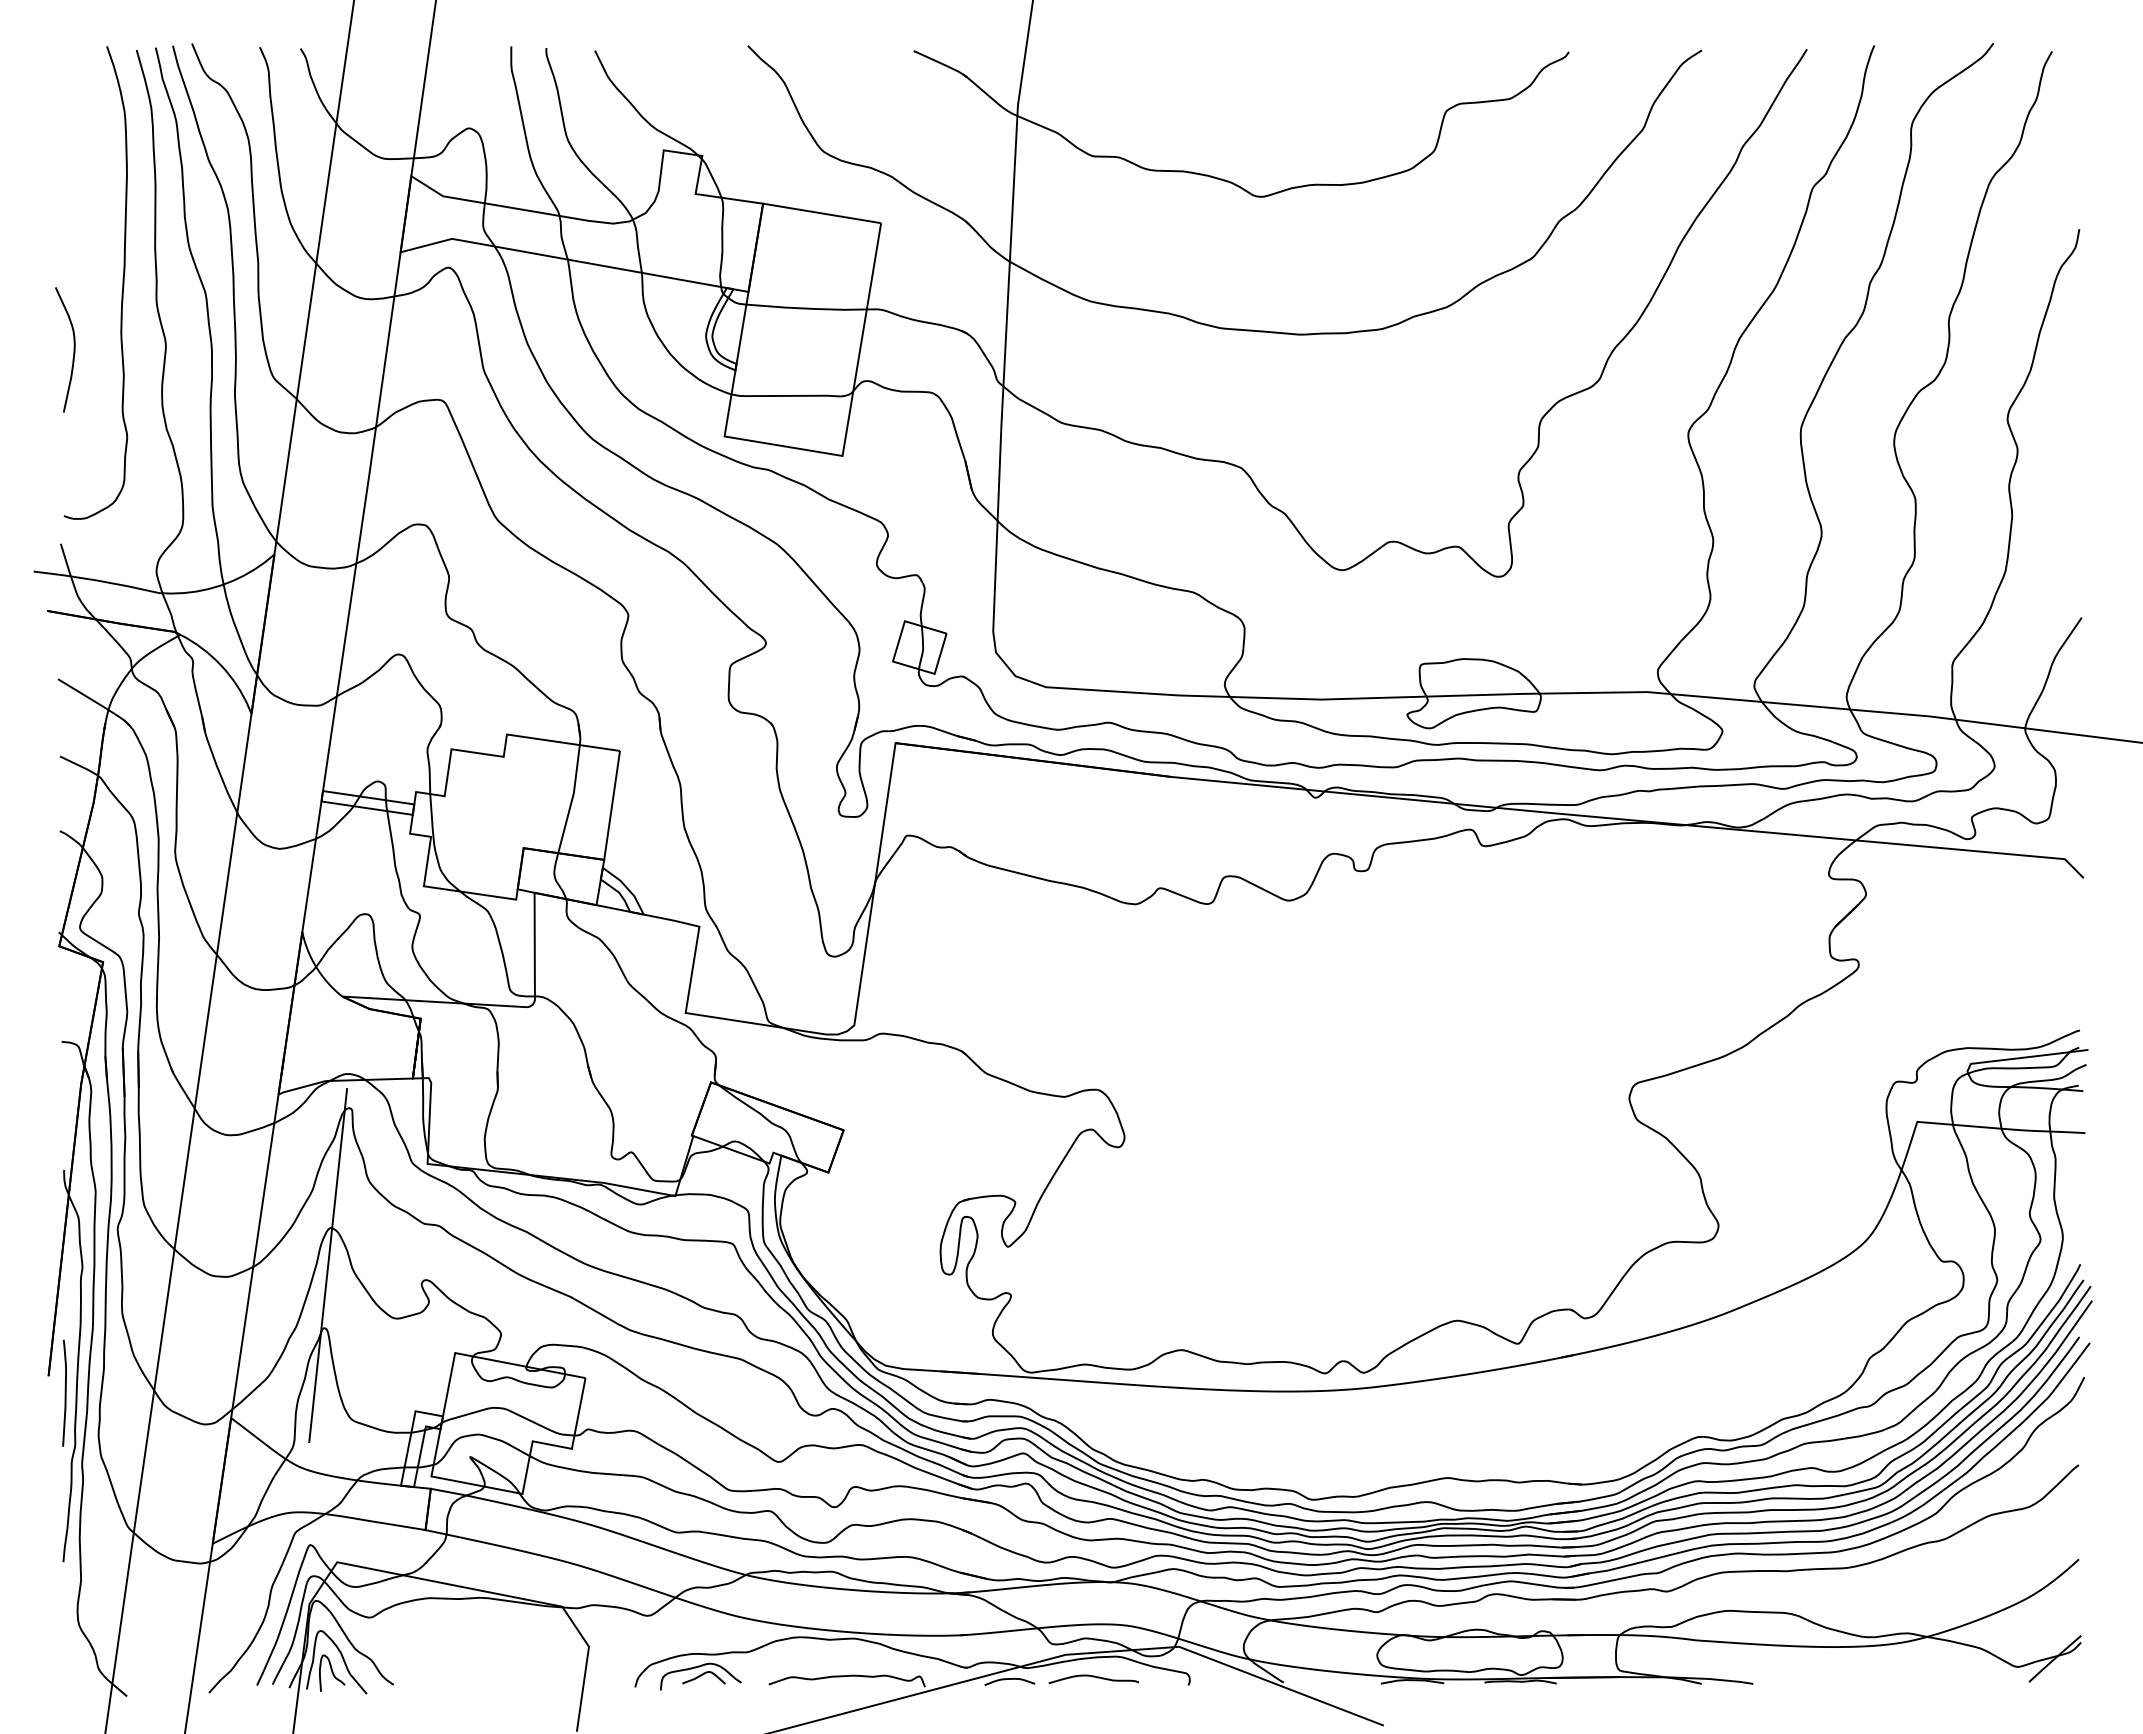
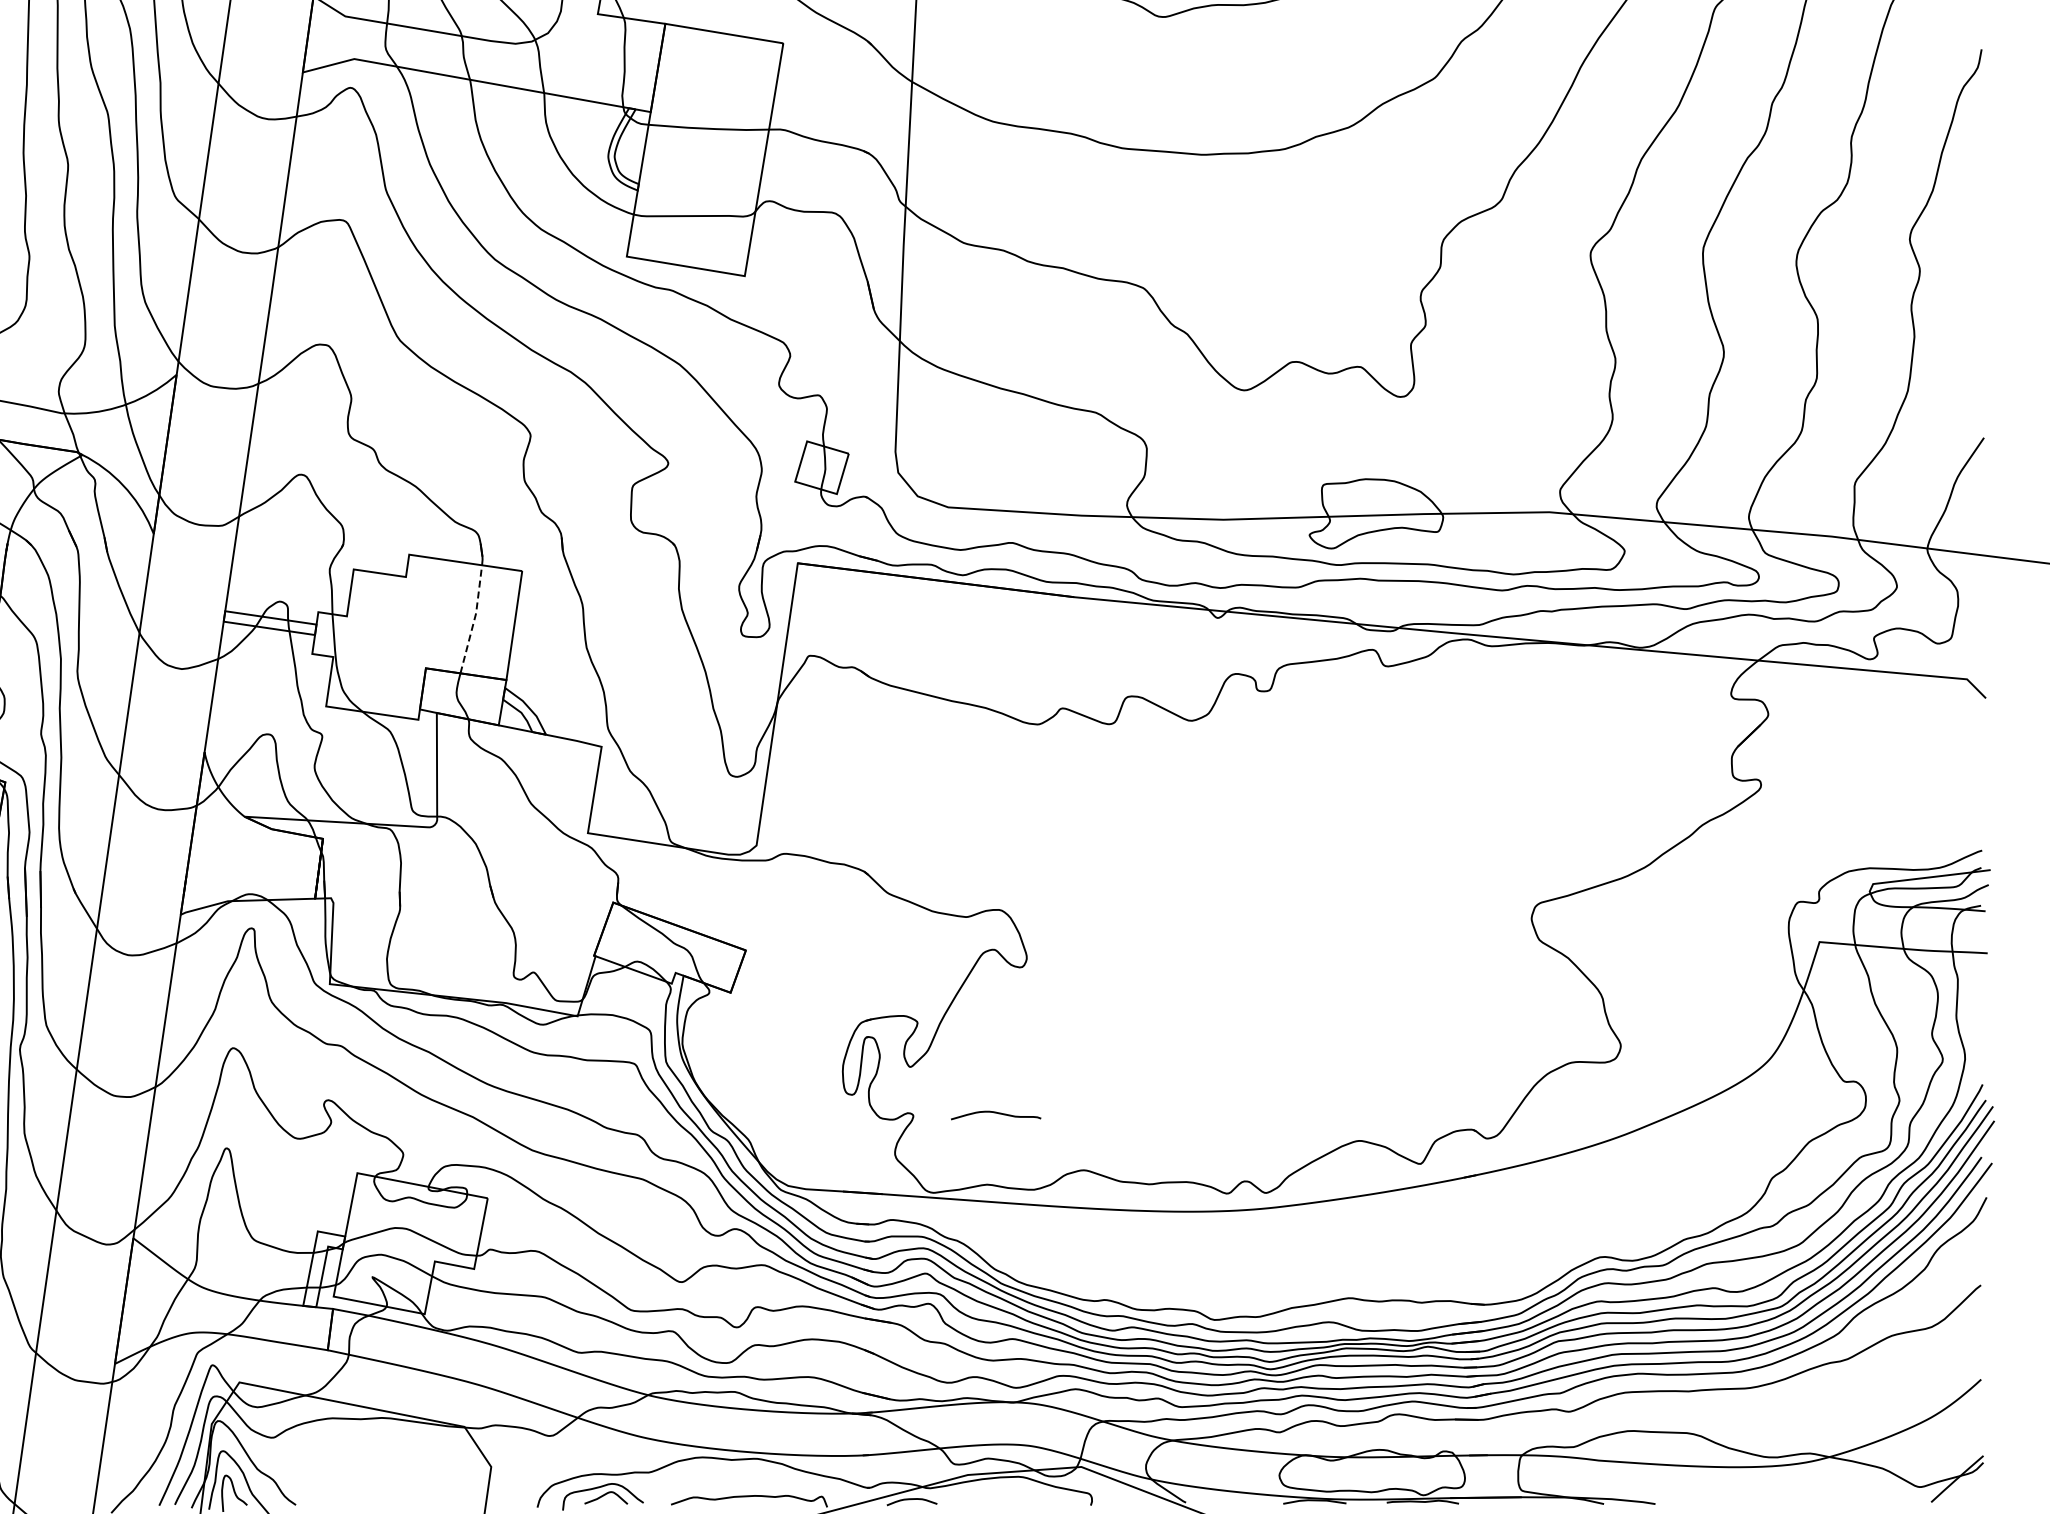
line: (572, 798) -> (474, 618), solid -> dashed
line: (328, 1265) -> (230, 1085), removed
curve: (1093, 1677) -> (995, 1113), moved

